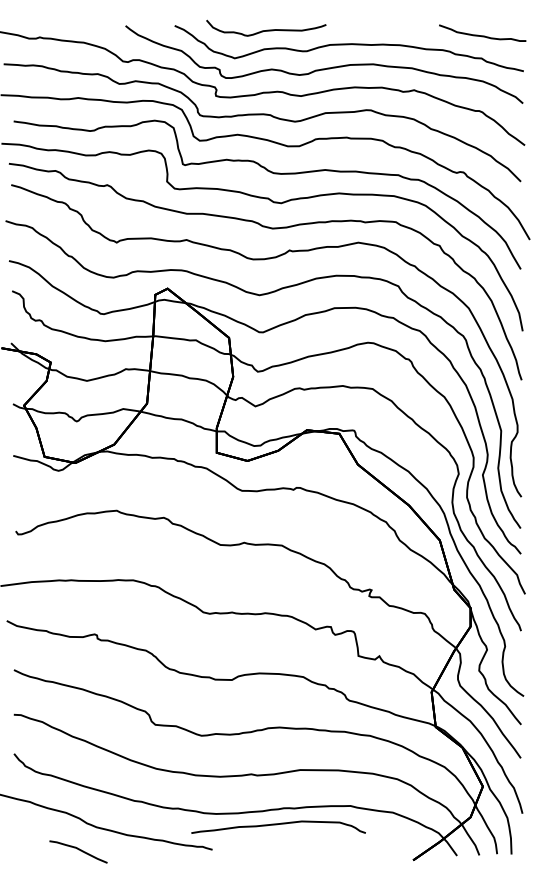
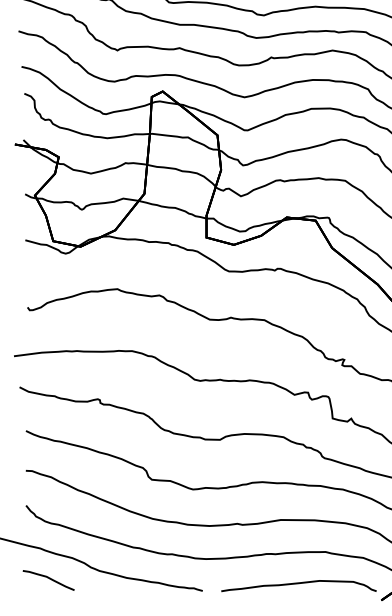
curve: (277, 825) -> (297, 584), moved
curve: (78, 850) -> (48, 579), moved

